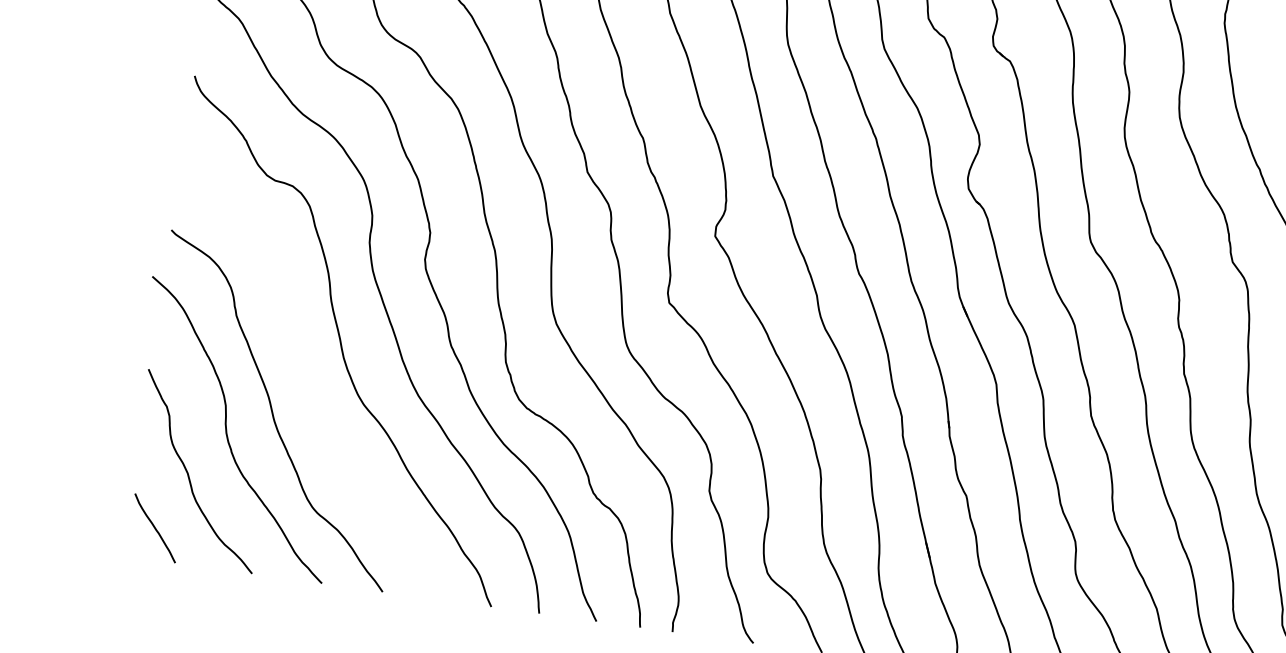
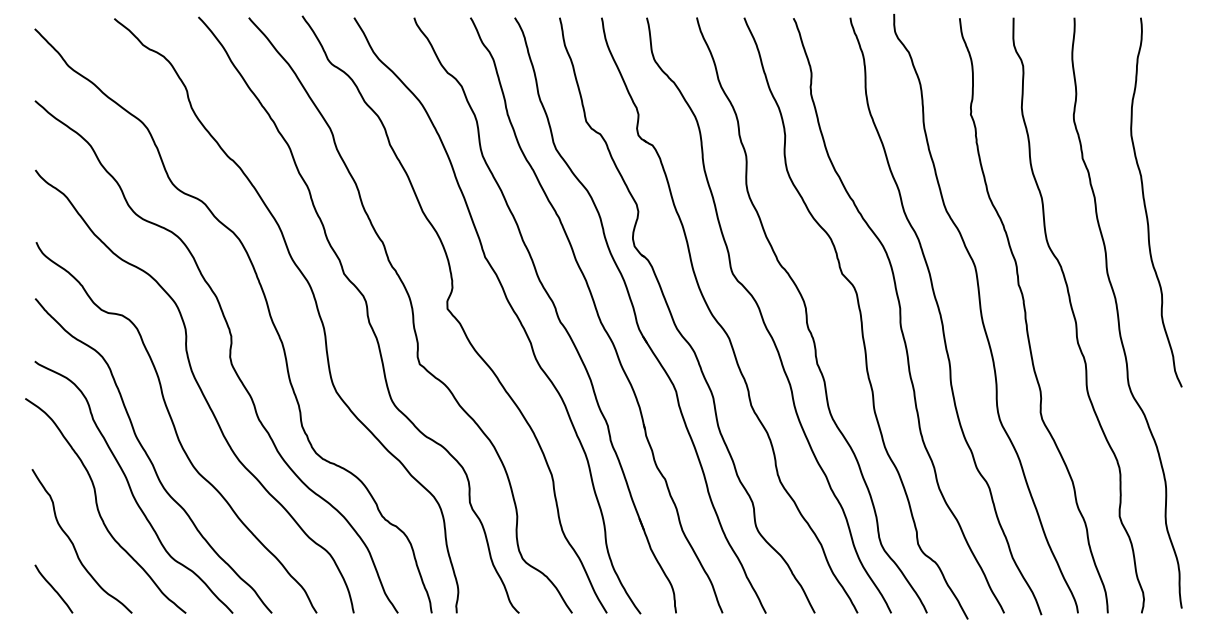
curve: (302, 373) -> (149, 456), added

